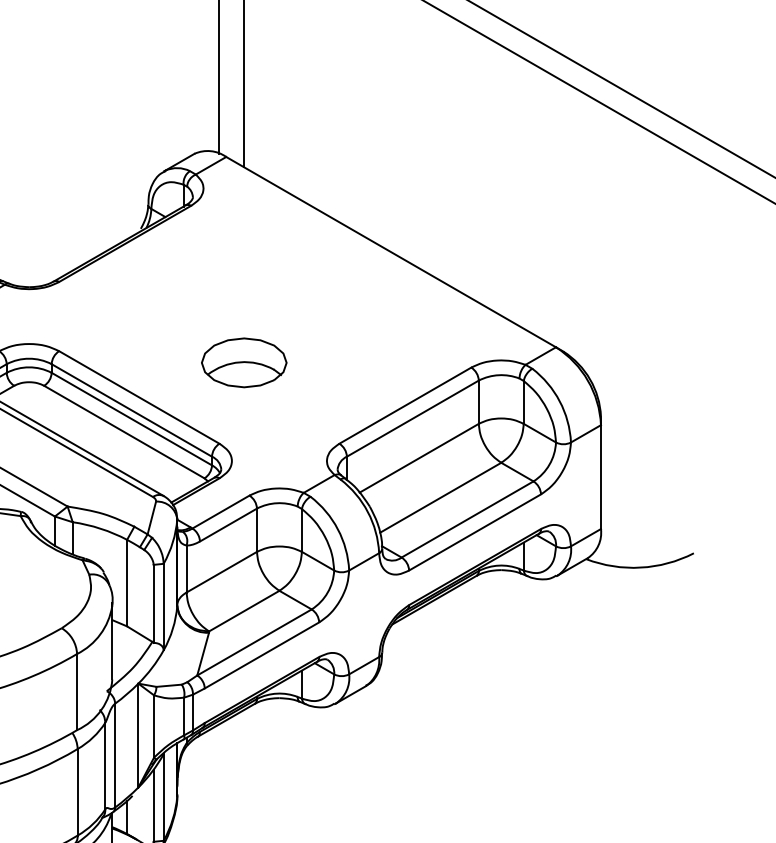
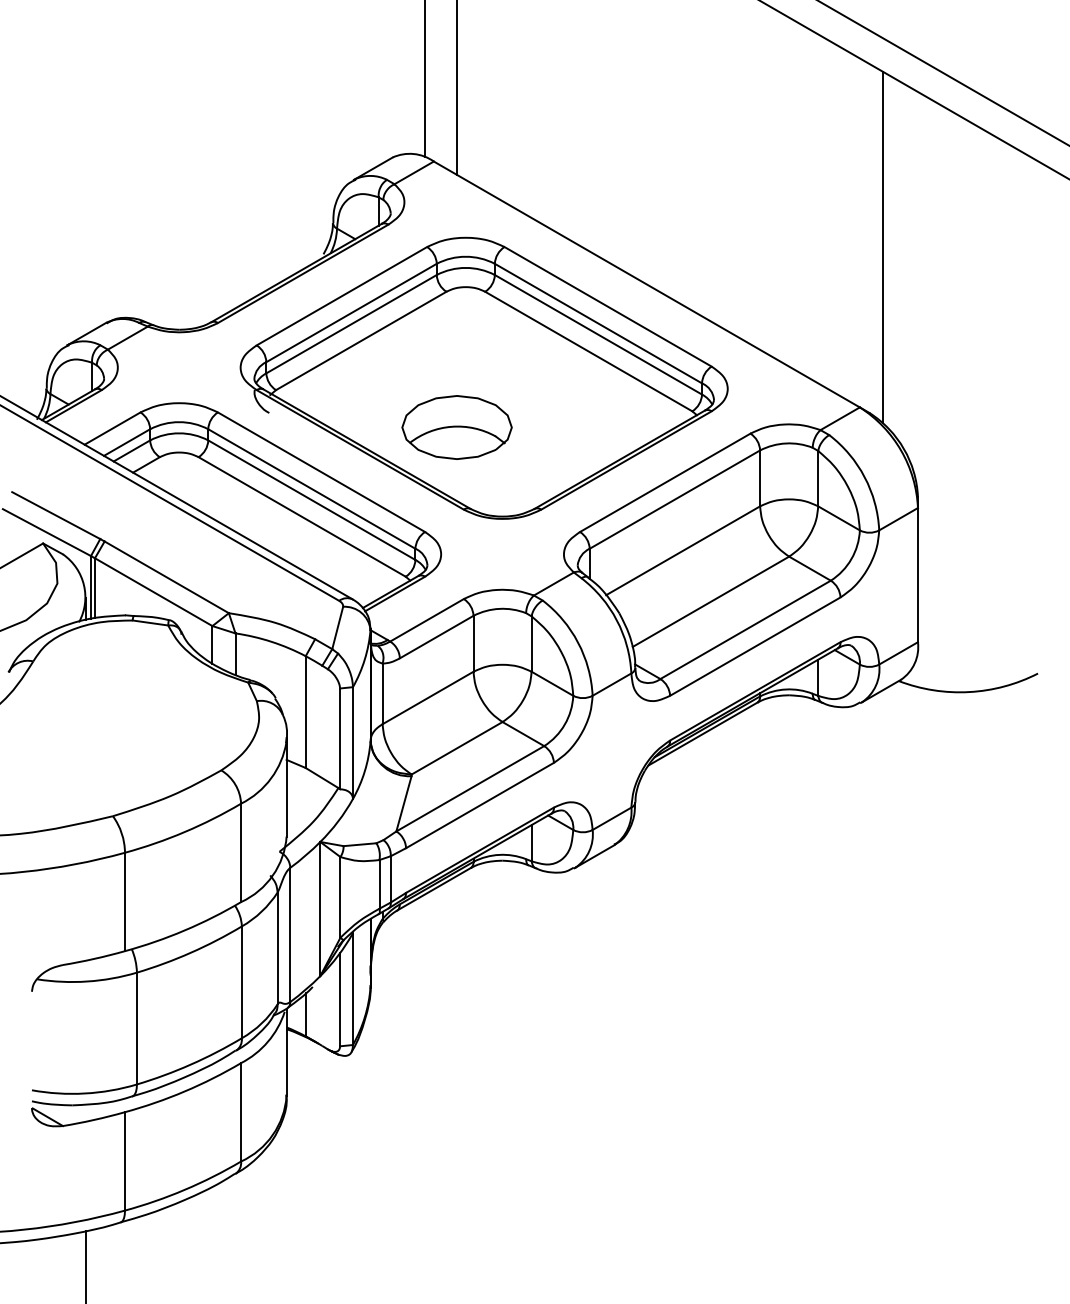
line: (574, 223) -> (883, 247), added
part: (264, 324) -> (483, 377), added

